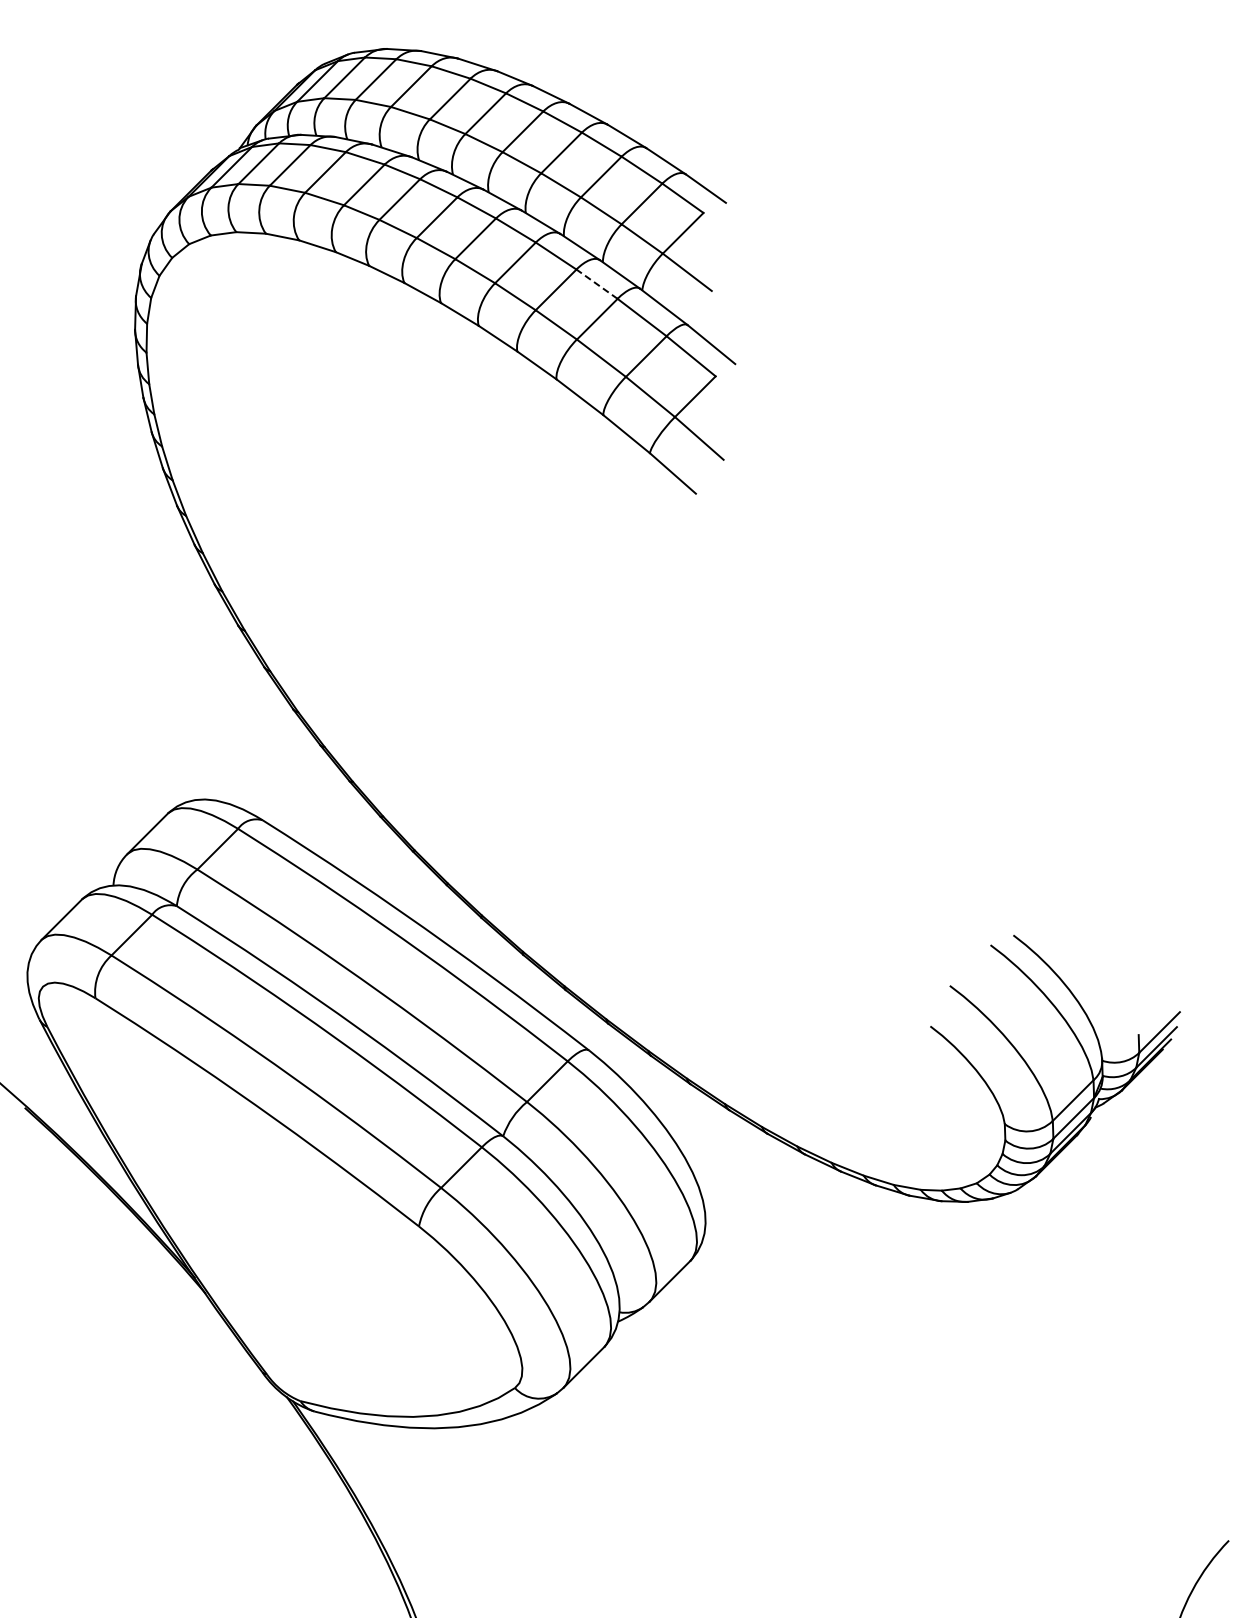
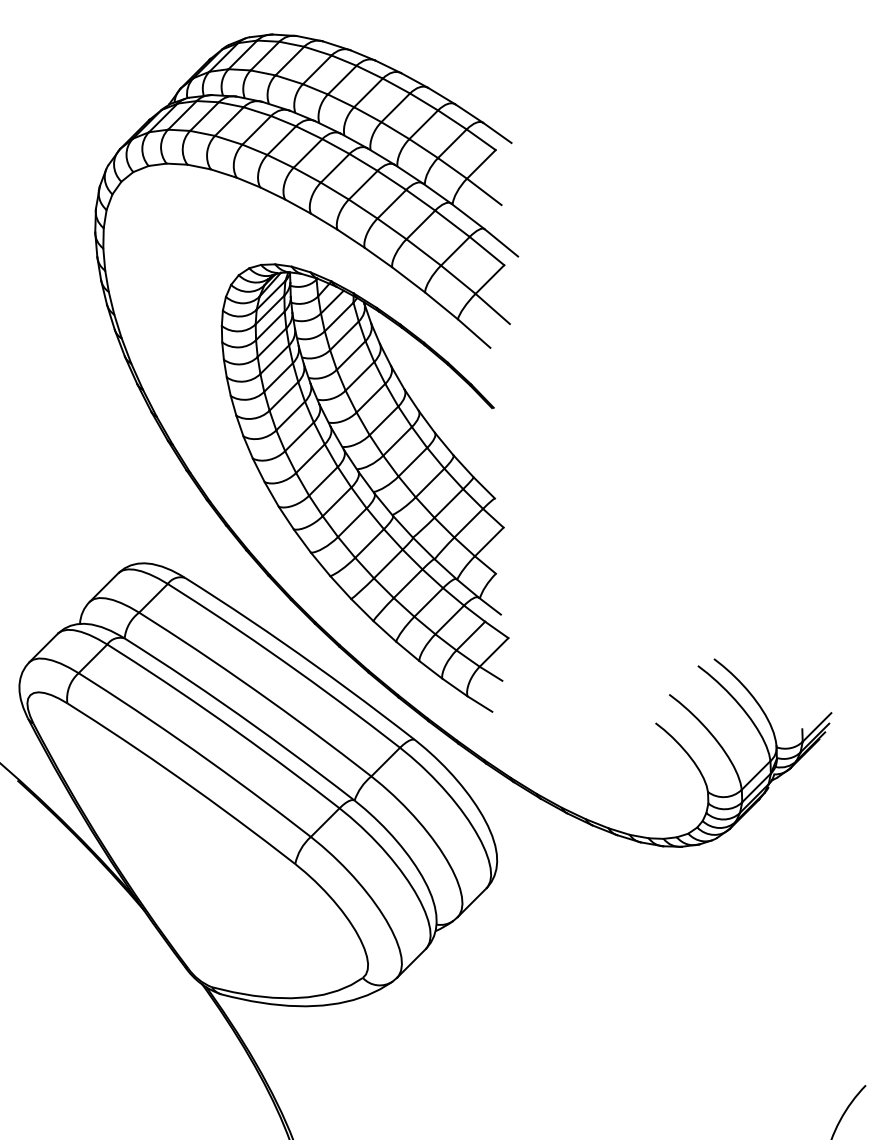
line: (596, 283) -> (420, 199), dashed -> solid
part: (517, 692) -> (364, 487), added

